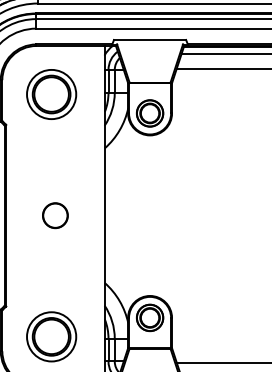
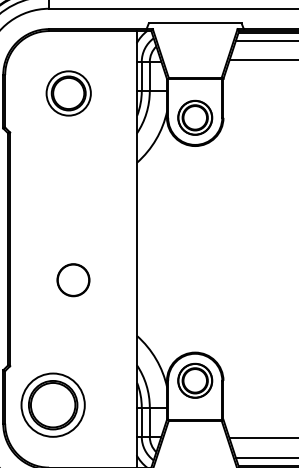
part: (51, 94) -> (68, 93), size x0.7
part: (55, 215) -> (73, 279), moved
part: (51, 336) -> (53, 404), moved

